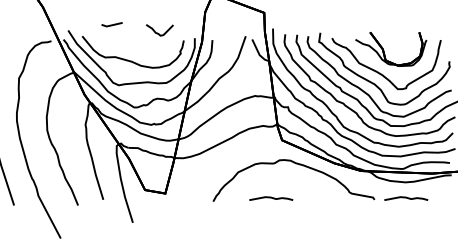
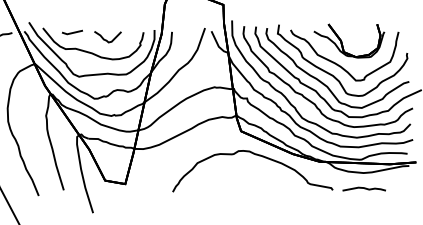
line: (111, 24) -> (71, 32), moved
curve: (157, 32) -> (105, 39), moved
curve: (271, 198) -> (230, 189), removed

